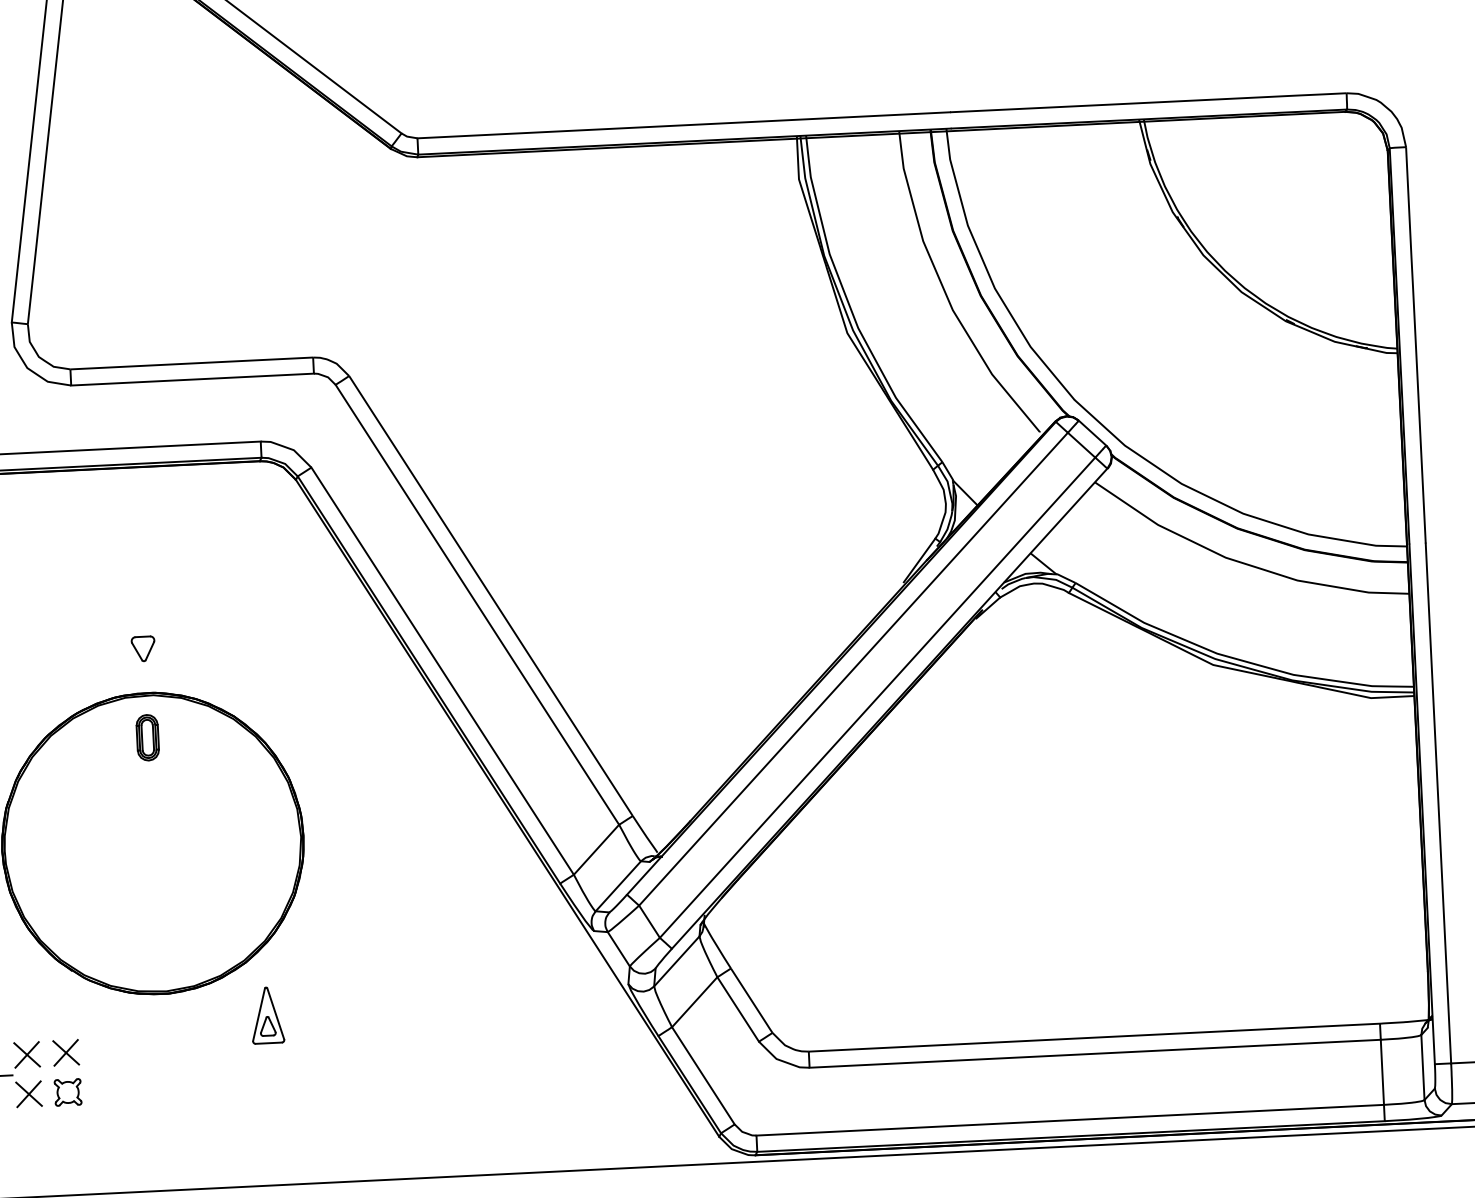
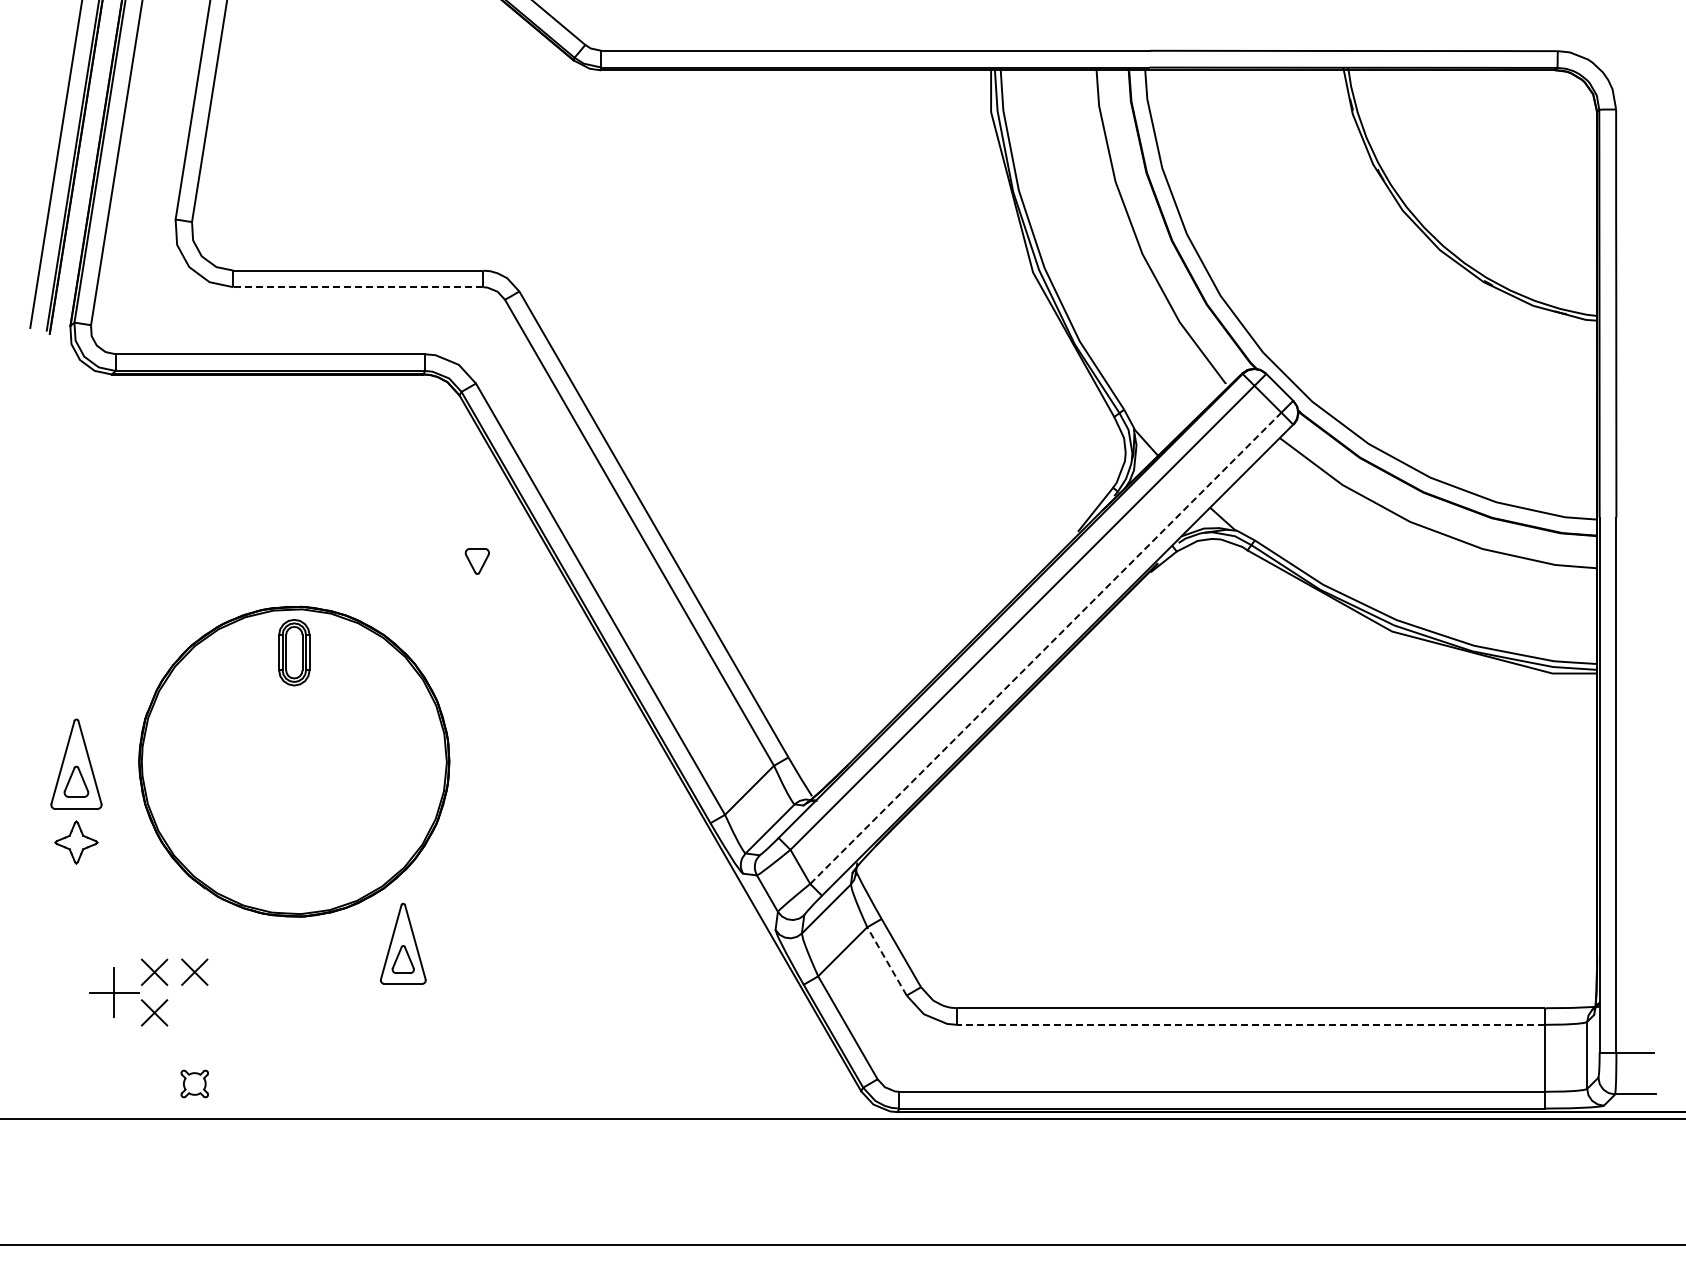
line: (192, 379) -> (358, 287), solid -> dashed
part: (142, 649) -> (476, 561), moved
line: (878, 696) -> (1046, 647), solid -> dashed
part: (147, 737) -> (294, 652), size x1.4
line: (737, 1008) -> (886, 960), solid -> dashed
part: (267, 1015) -> (403, 943), size x1.4
line: (1095, 1053) -> (1251, 1024), solid -> dashed
part: (67, 1092) -> (194, 1083), moved

